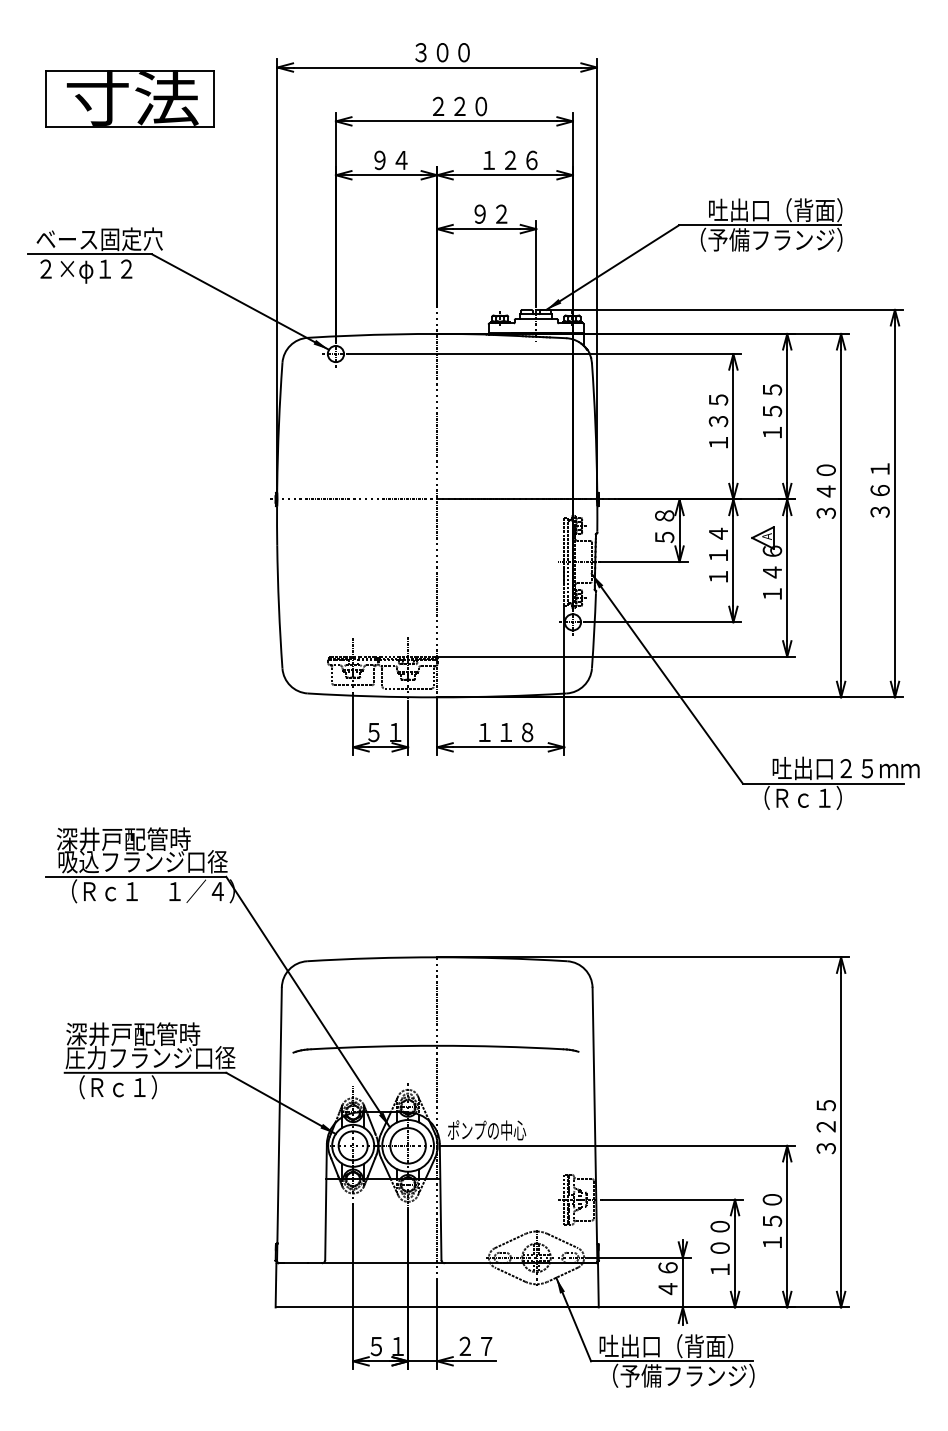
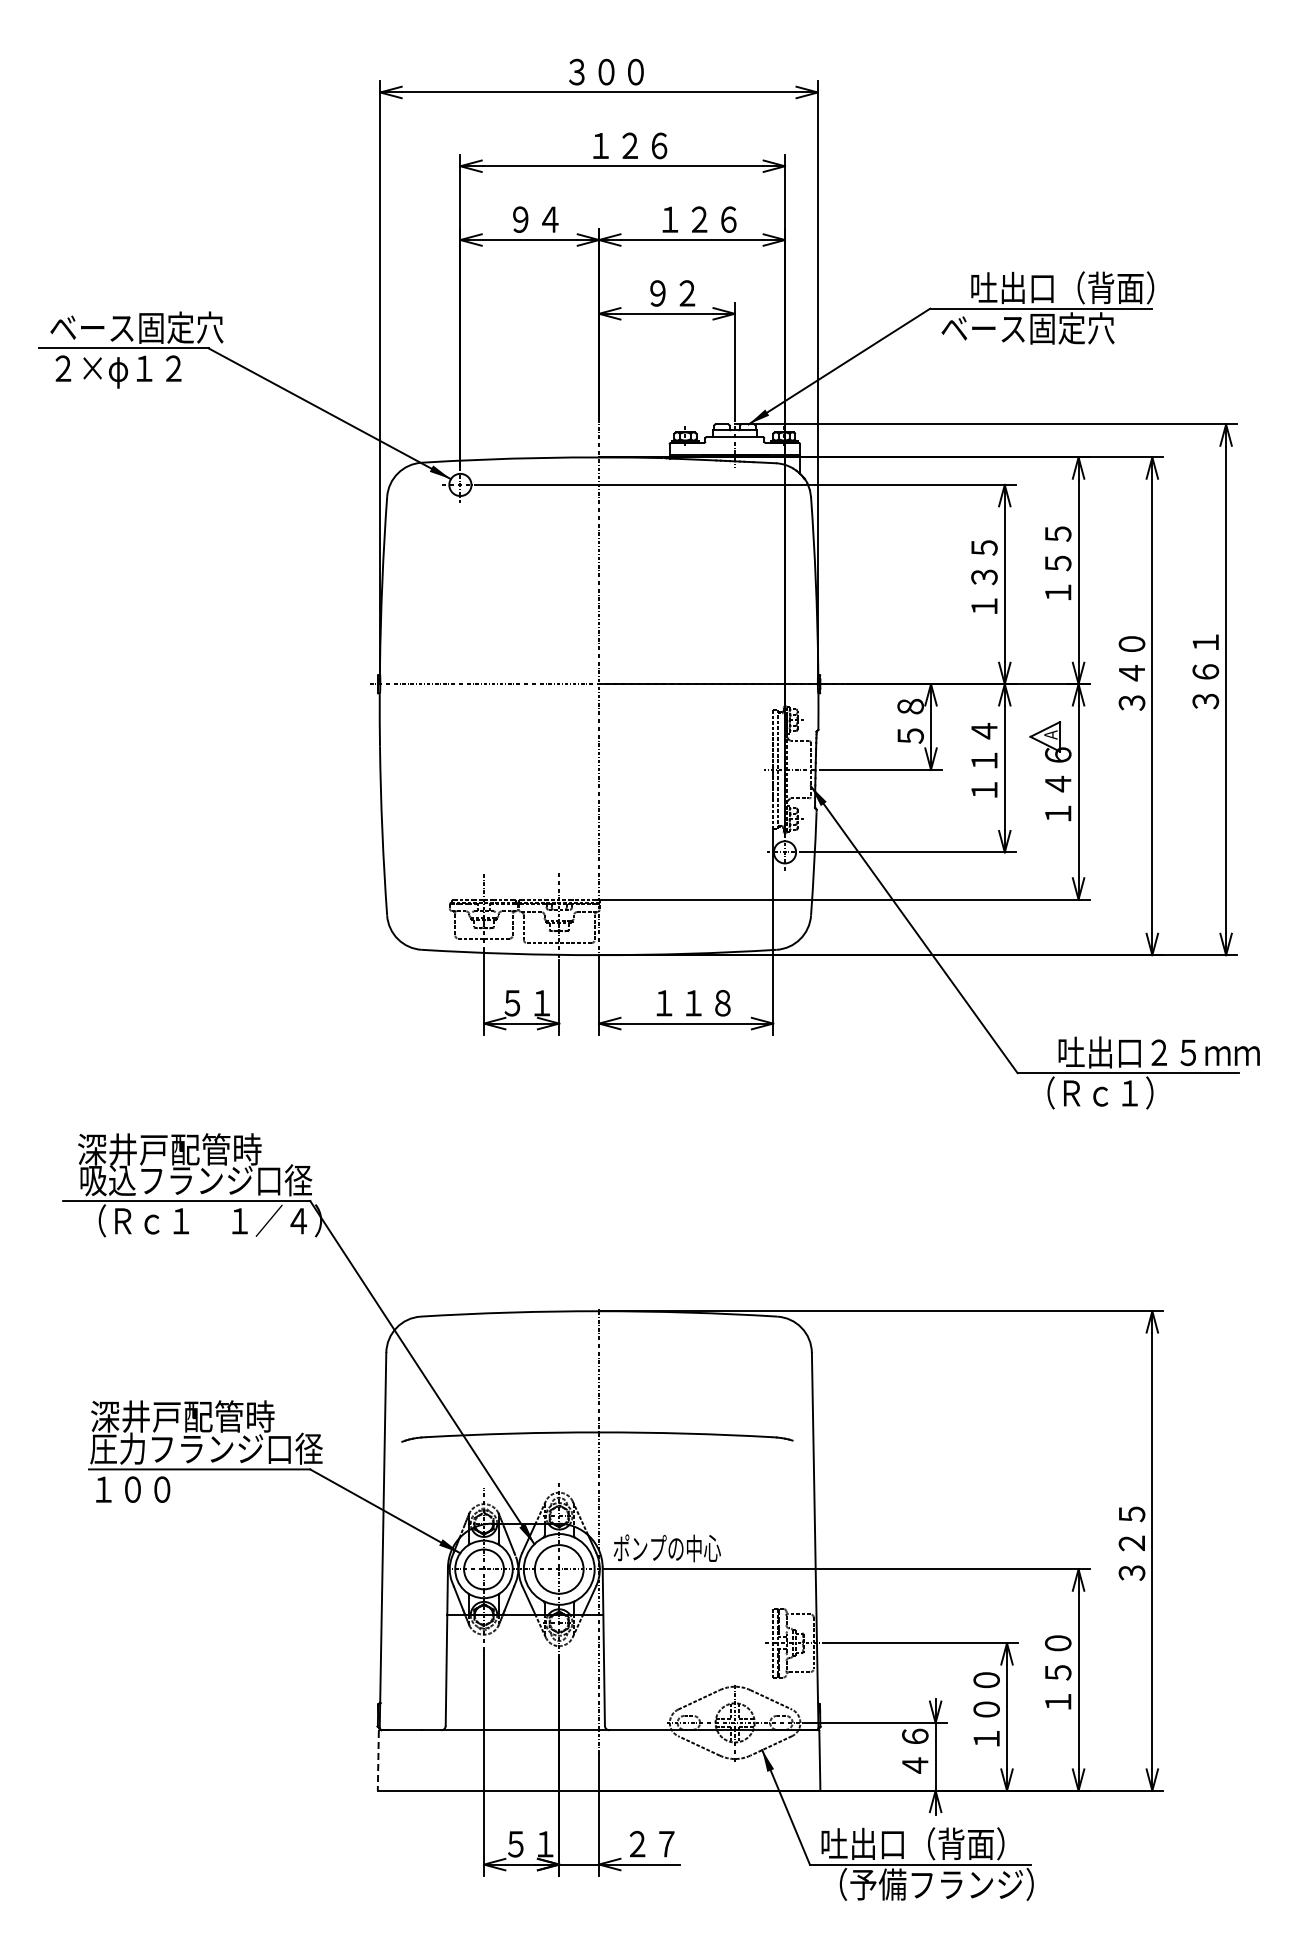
part: (129, 98) -> (177, 135), removed
text: (460, 106) -> (630, 145), ２２０ -> １２６
text: (764, 239) -> (1047, 327), （予備フランジ） -> ベース固定穴
text: (113, 1086) -> (155, 1488), （Ｒｃ１） -> １００
line: (276, 1285) -> (378, 1760), solid -> dashed

